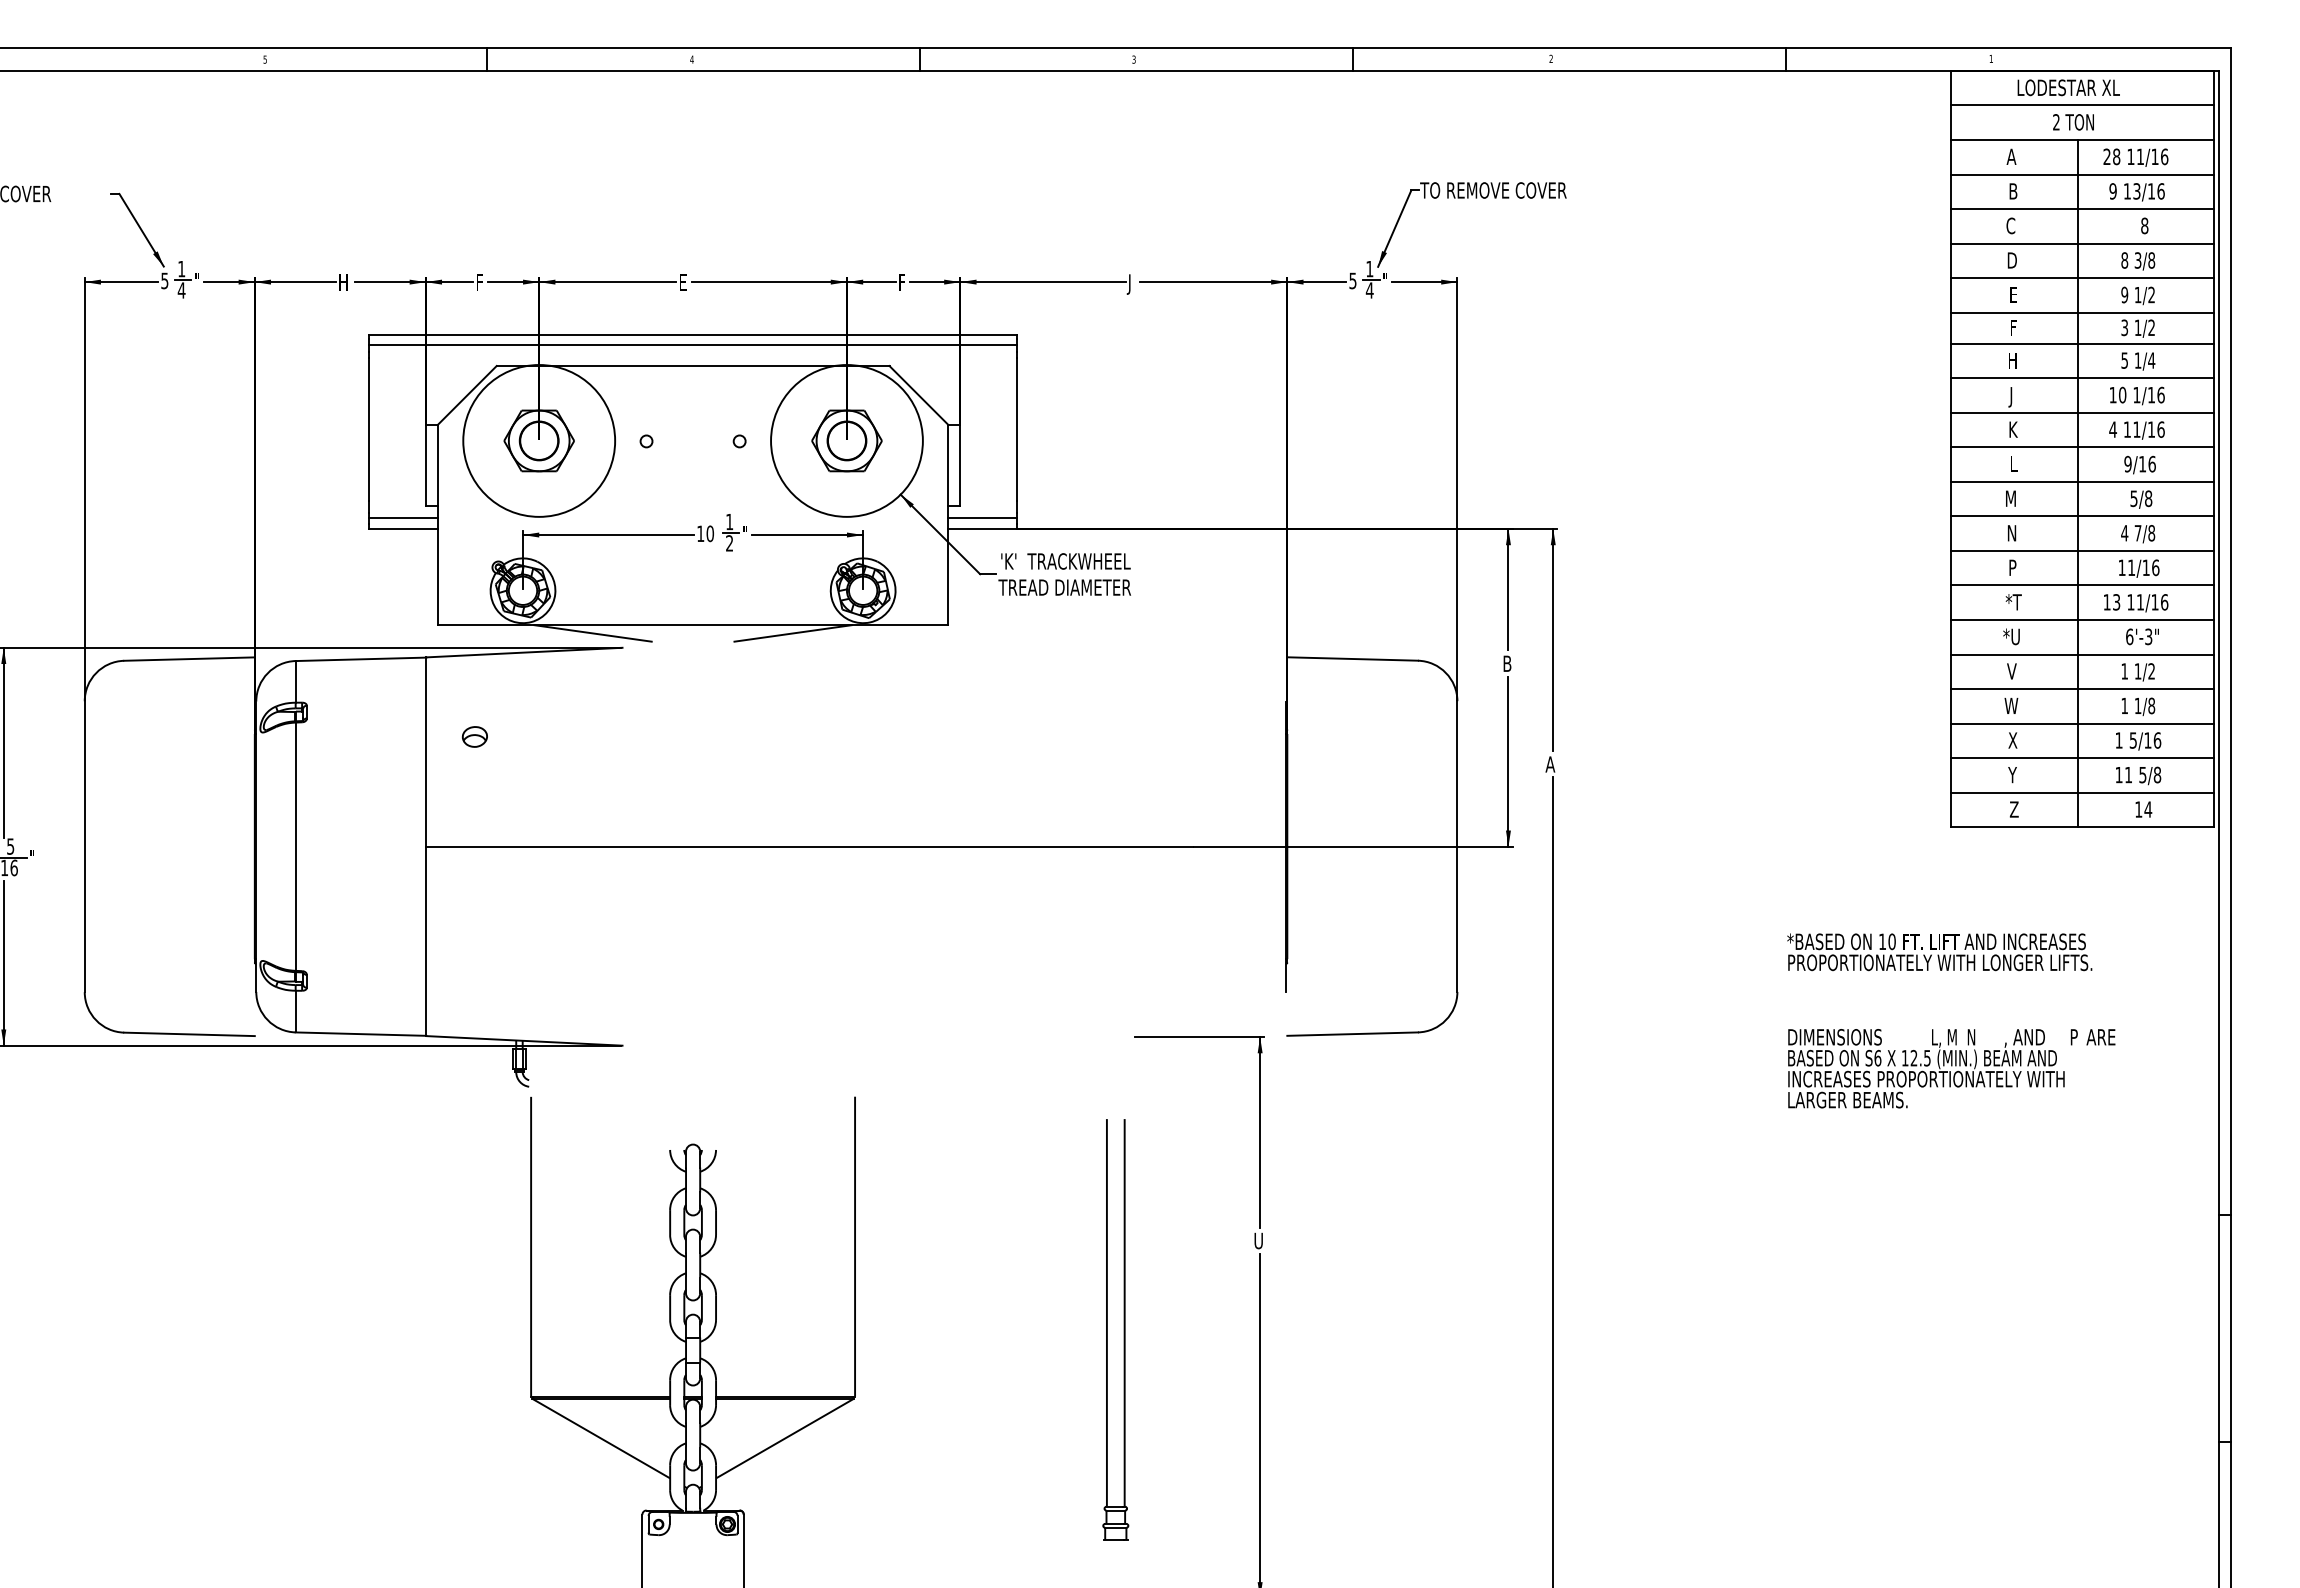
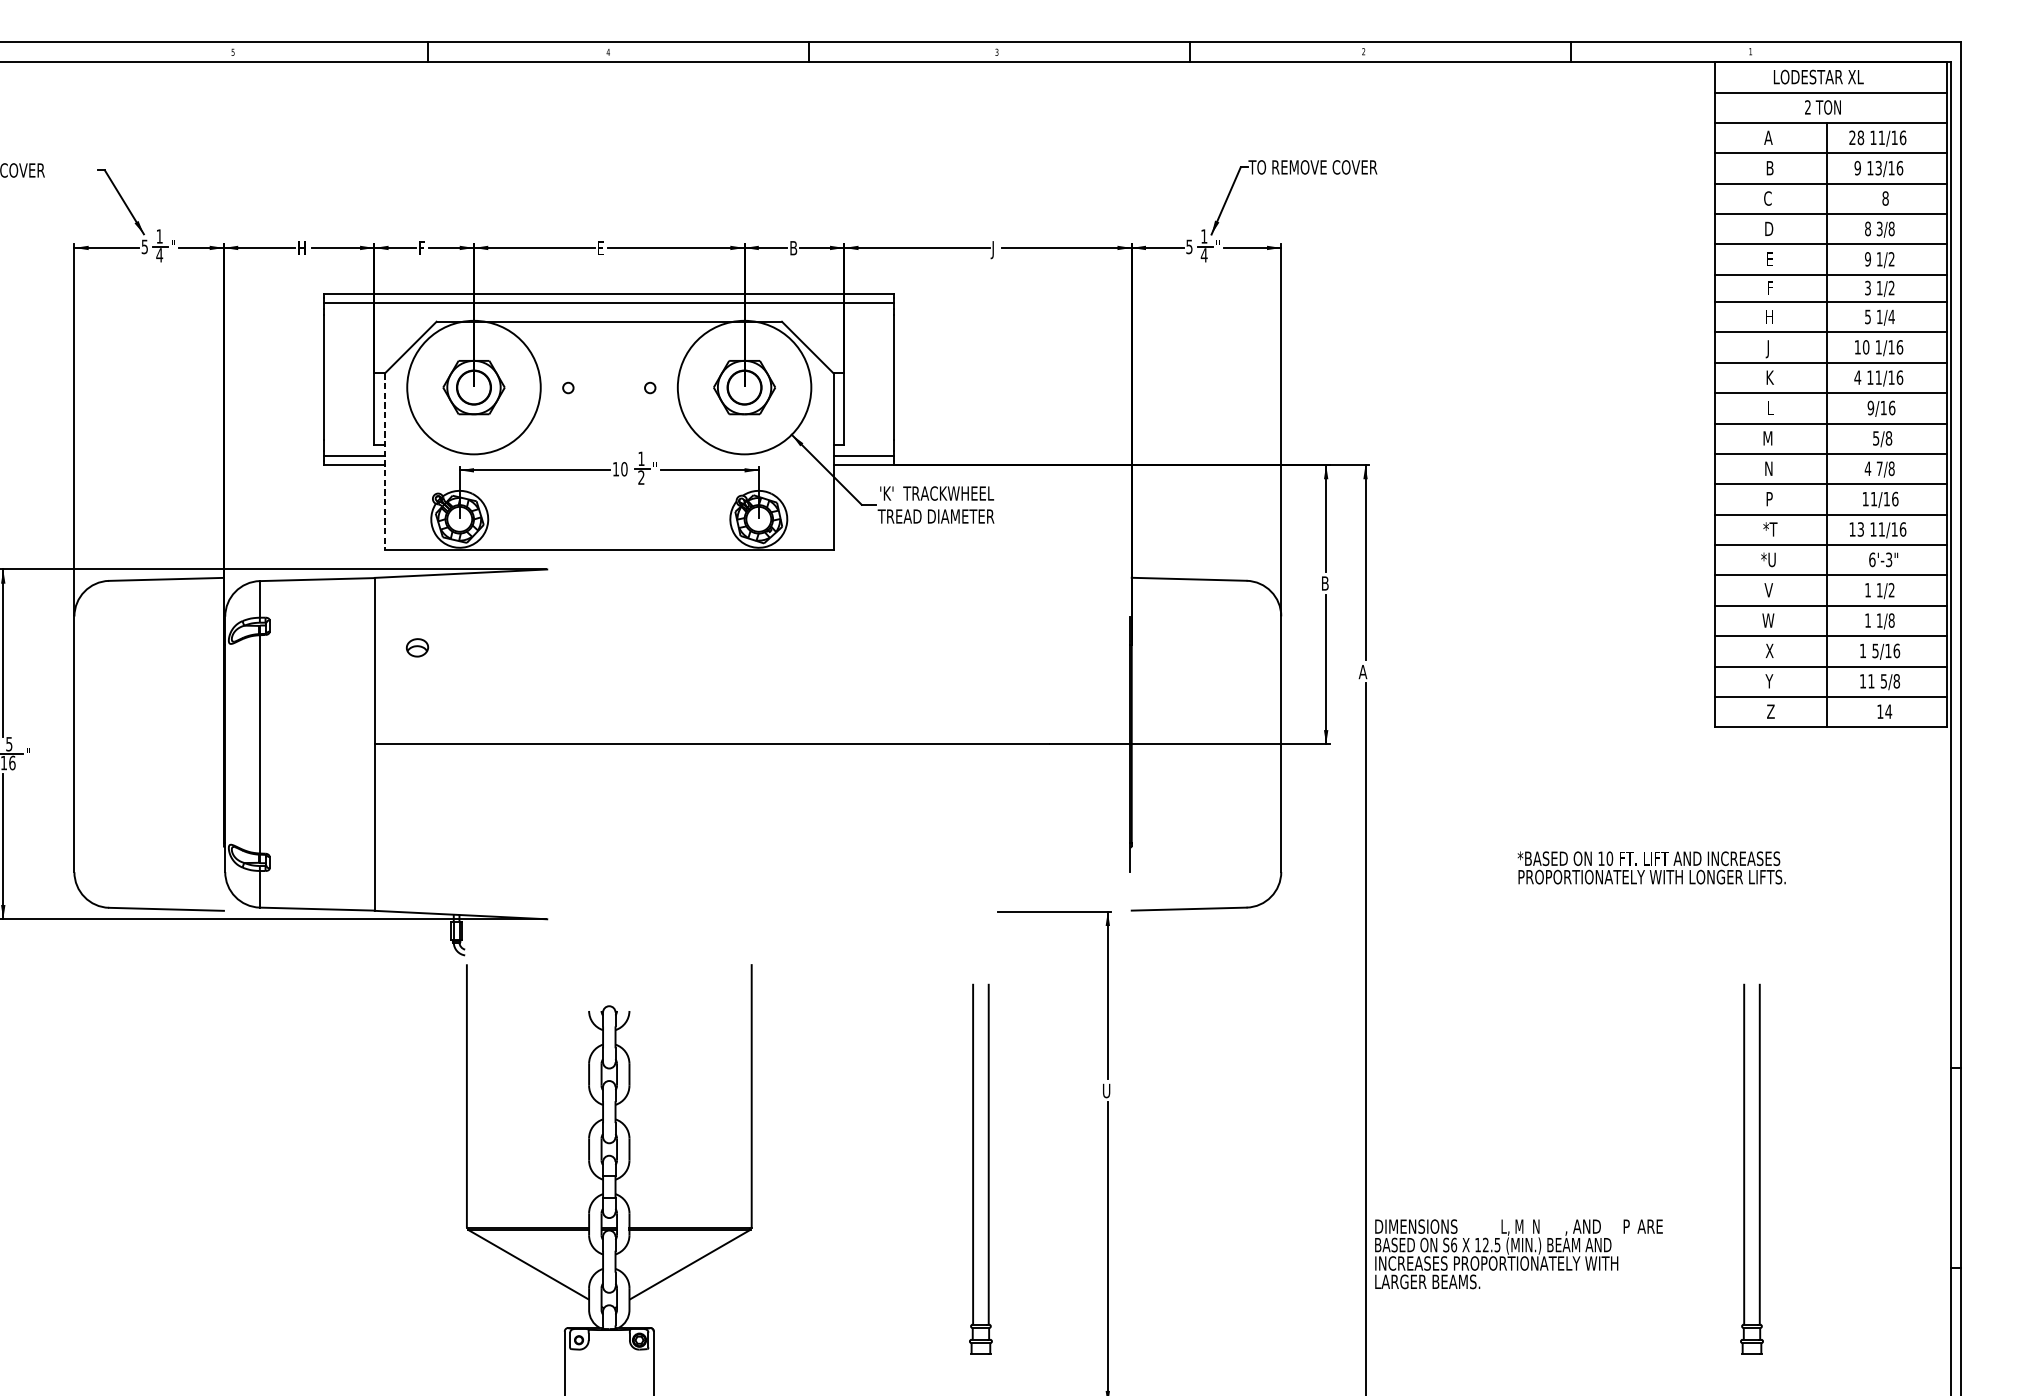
text: (902, 282) -> (793, 248), F -> B
line: (437, 525) -> (384, 461), solid -> dashed
line: (592, 633) -> (520, 556), removed
line: (792, 633) -> (696, 556), removed
text: (1939, 952) -> (1651, 868), moved
text: (1951, 1068) -> (1518, 1254), moved
part: (1984, 1329) -> (1744, 1168), added

